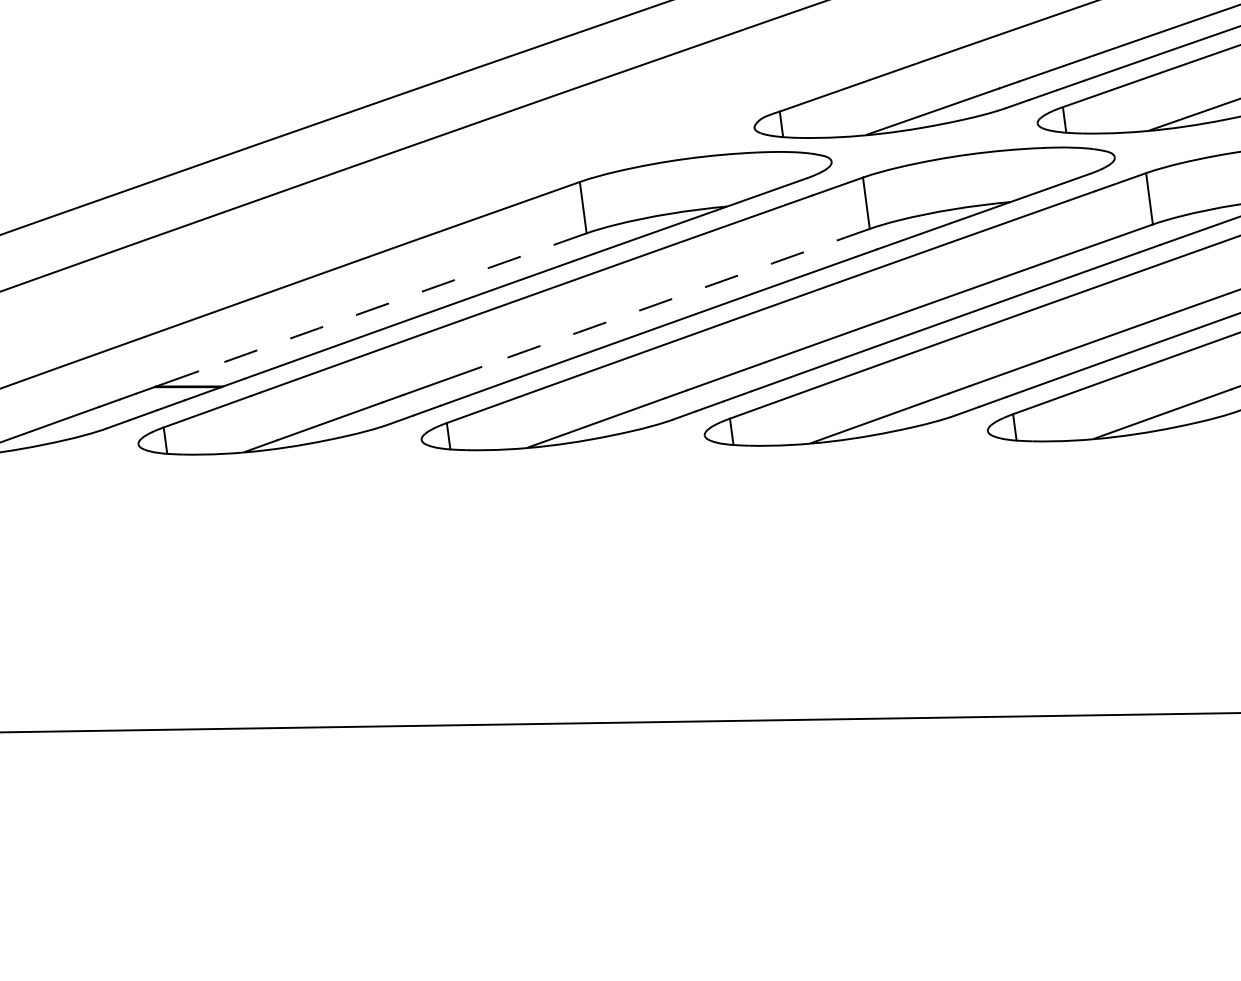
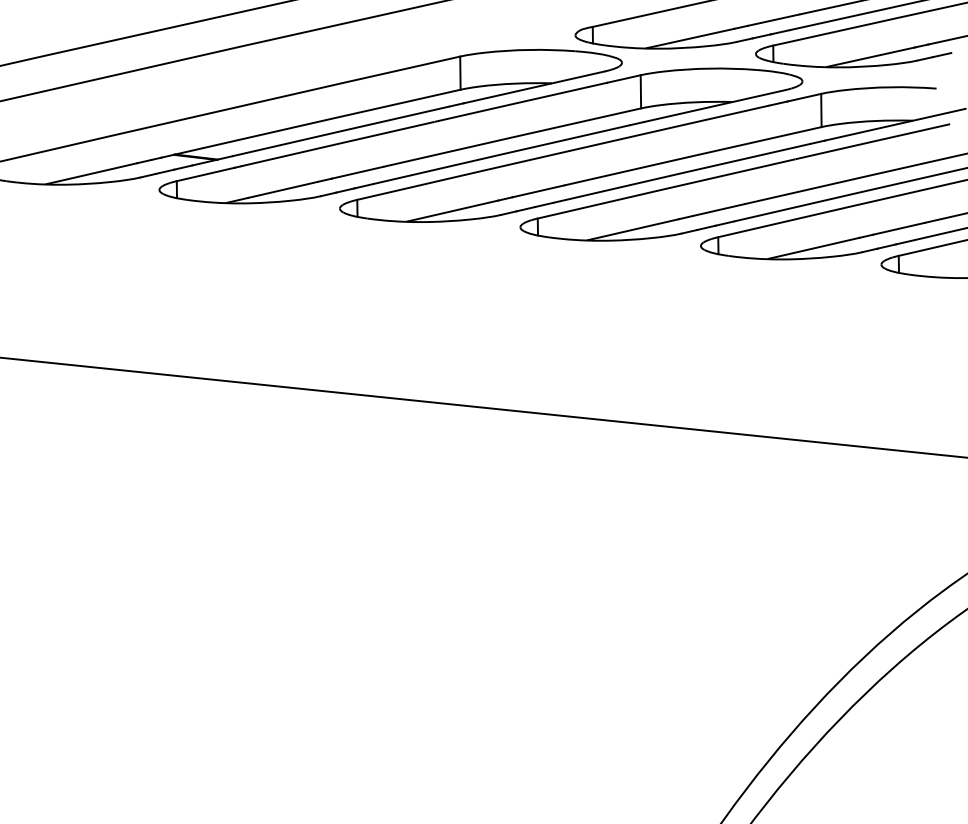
arc: (675, 297) -> (512, 137), dashed -> solid
arc: (391, 301) -> (331, 118), dashed -> solid

